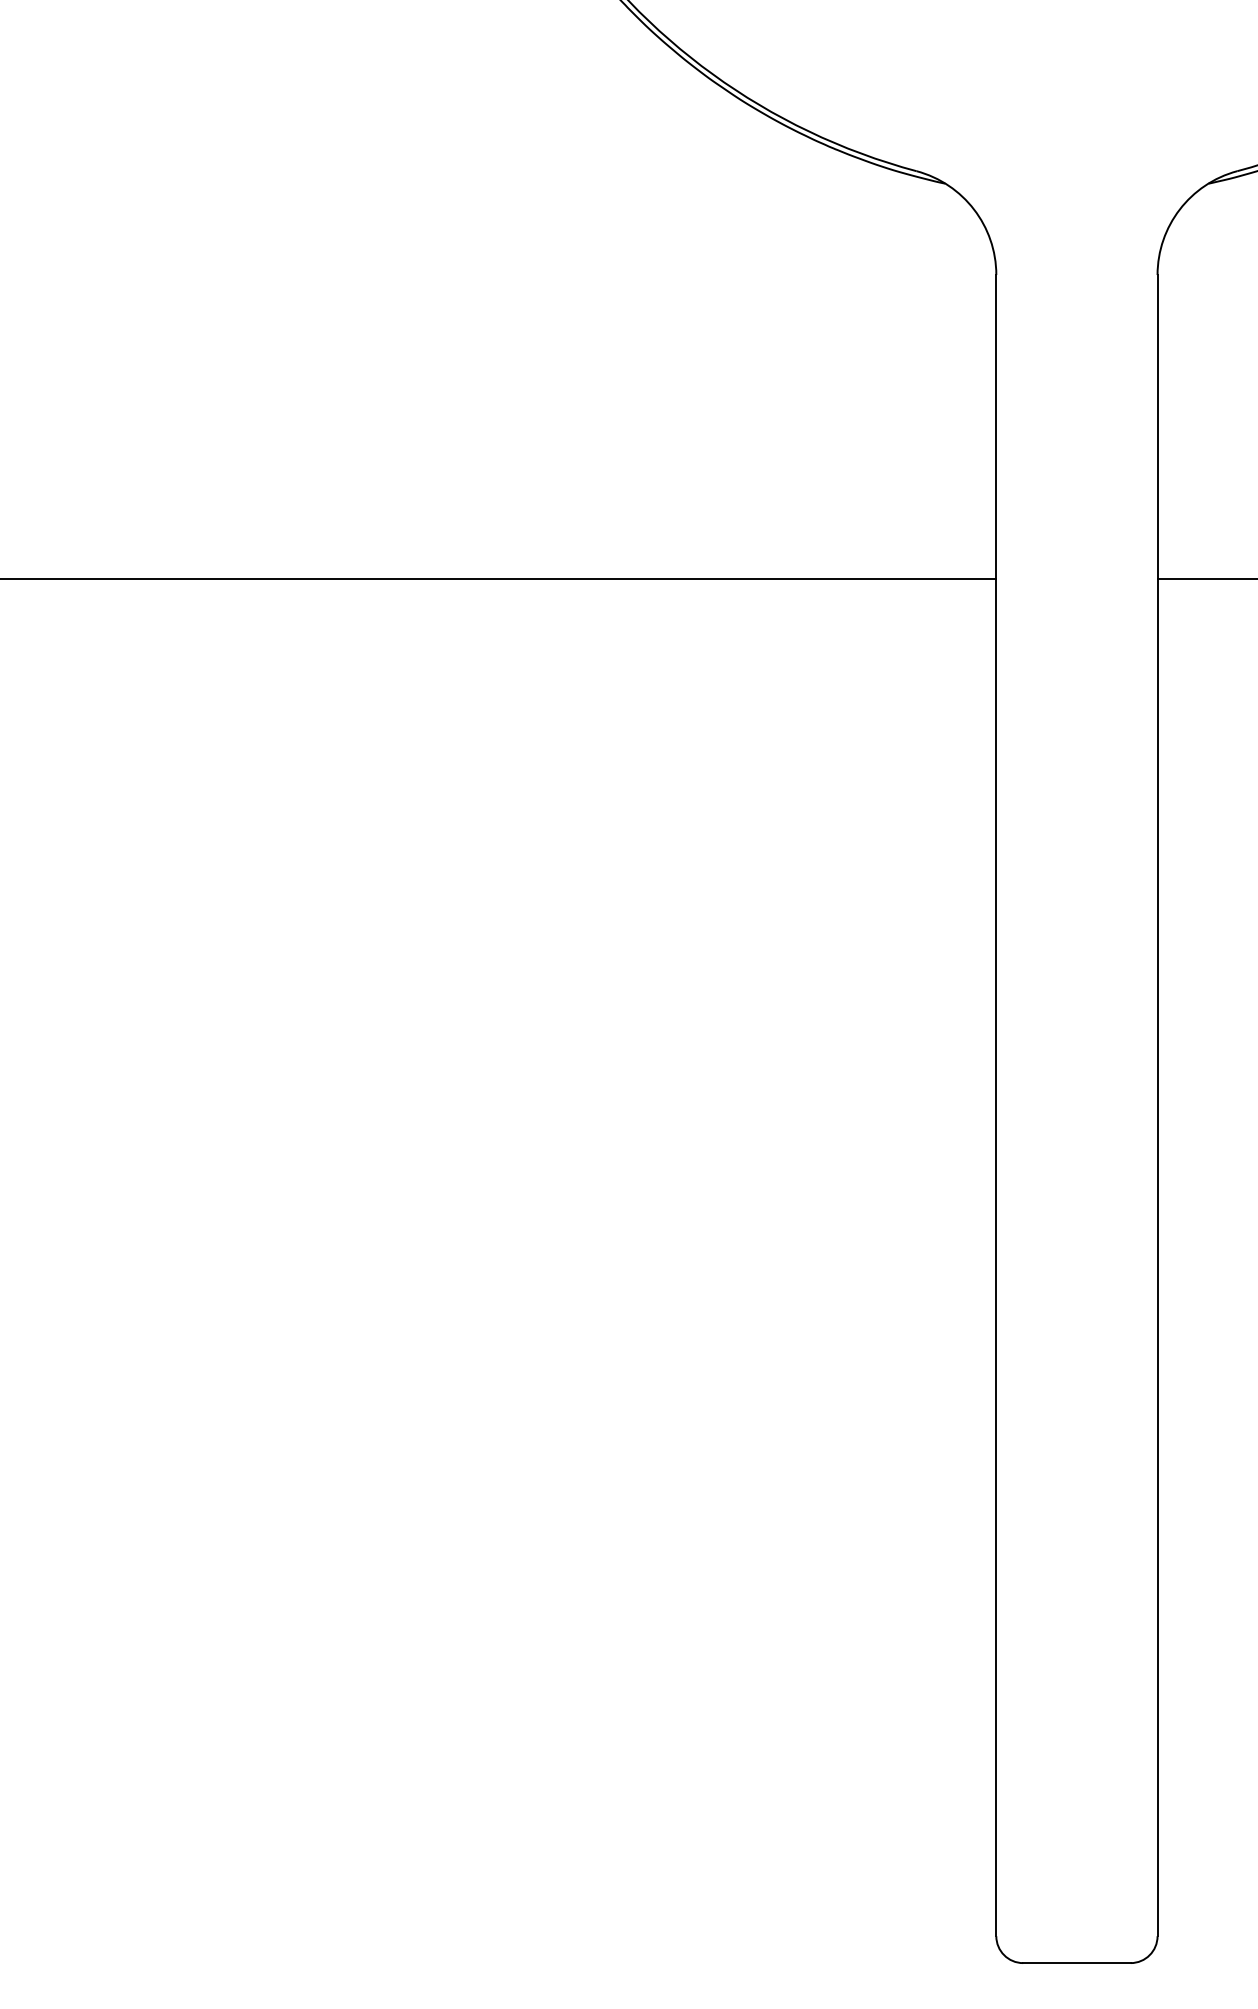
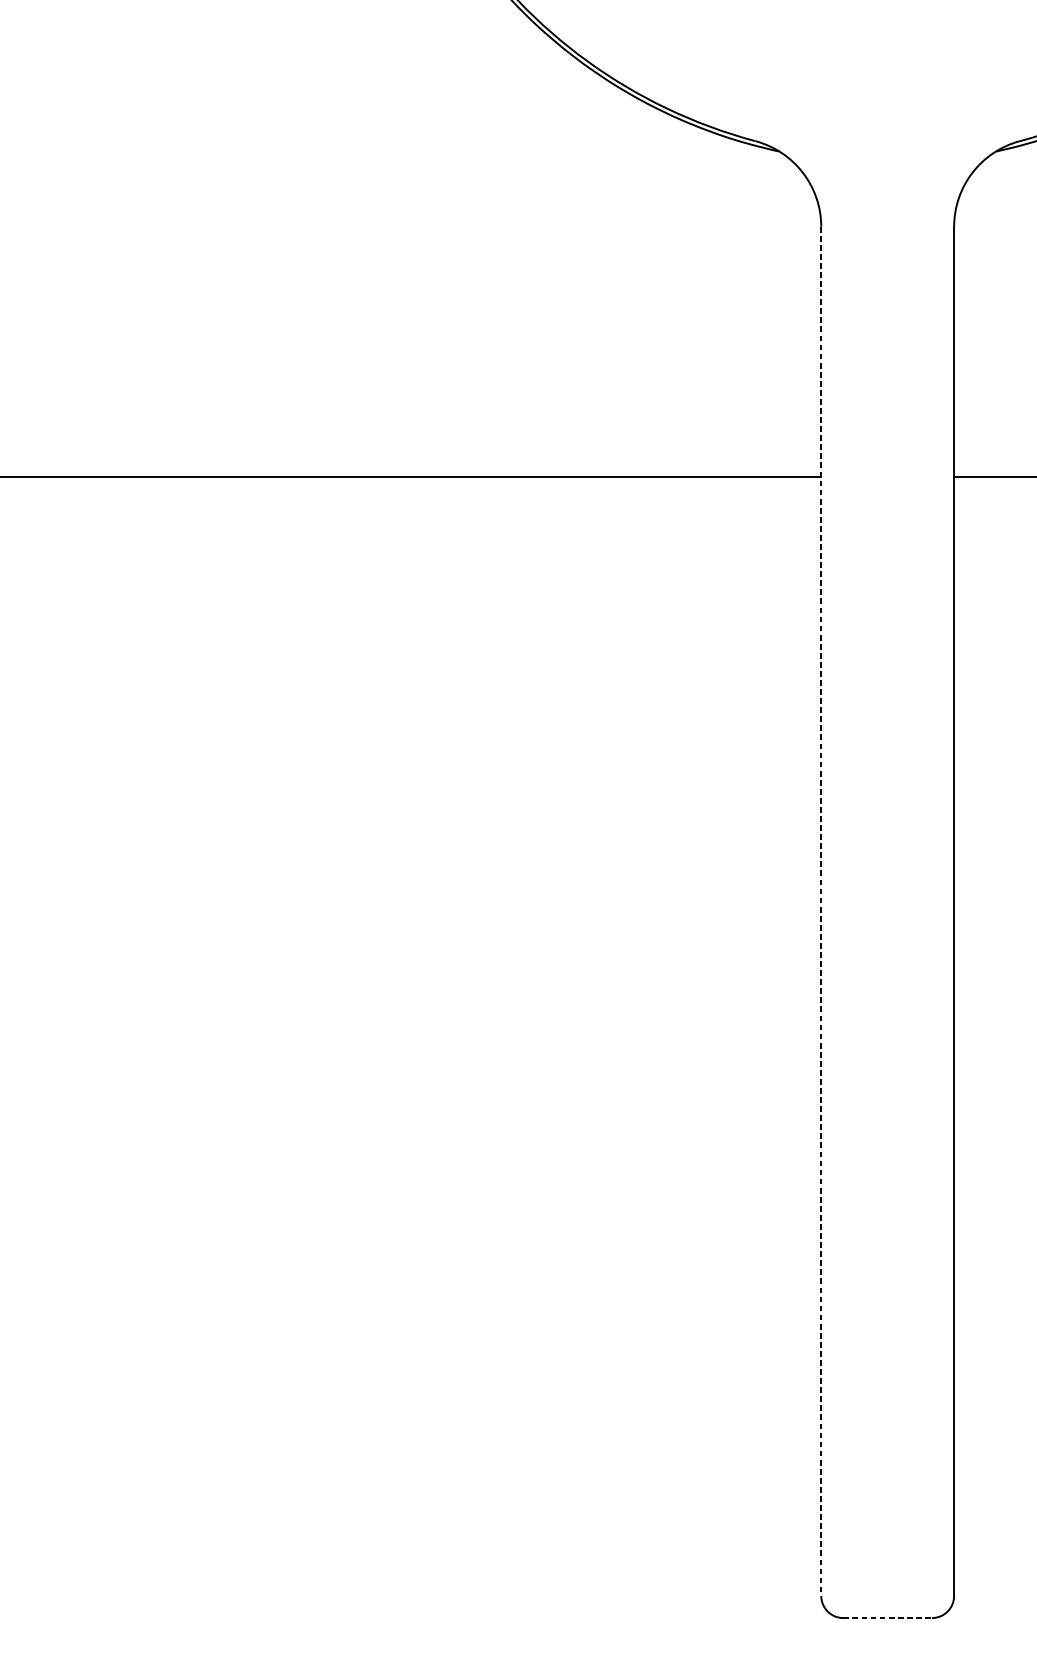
line: (996, 1105) -> (821, 911), solid -> dashed
line: (1076, 1963) -> (887, 1618), solid -> dashed

